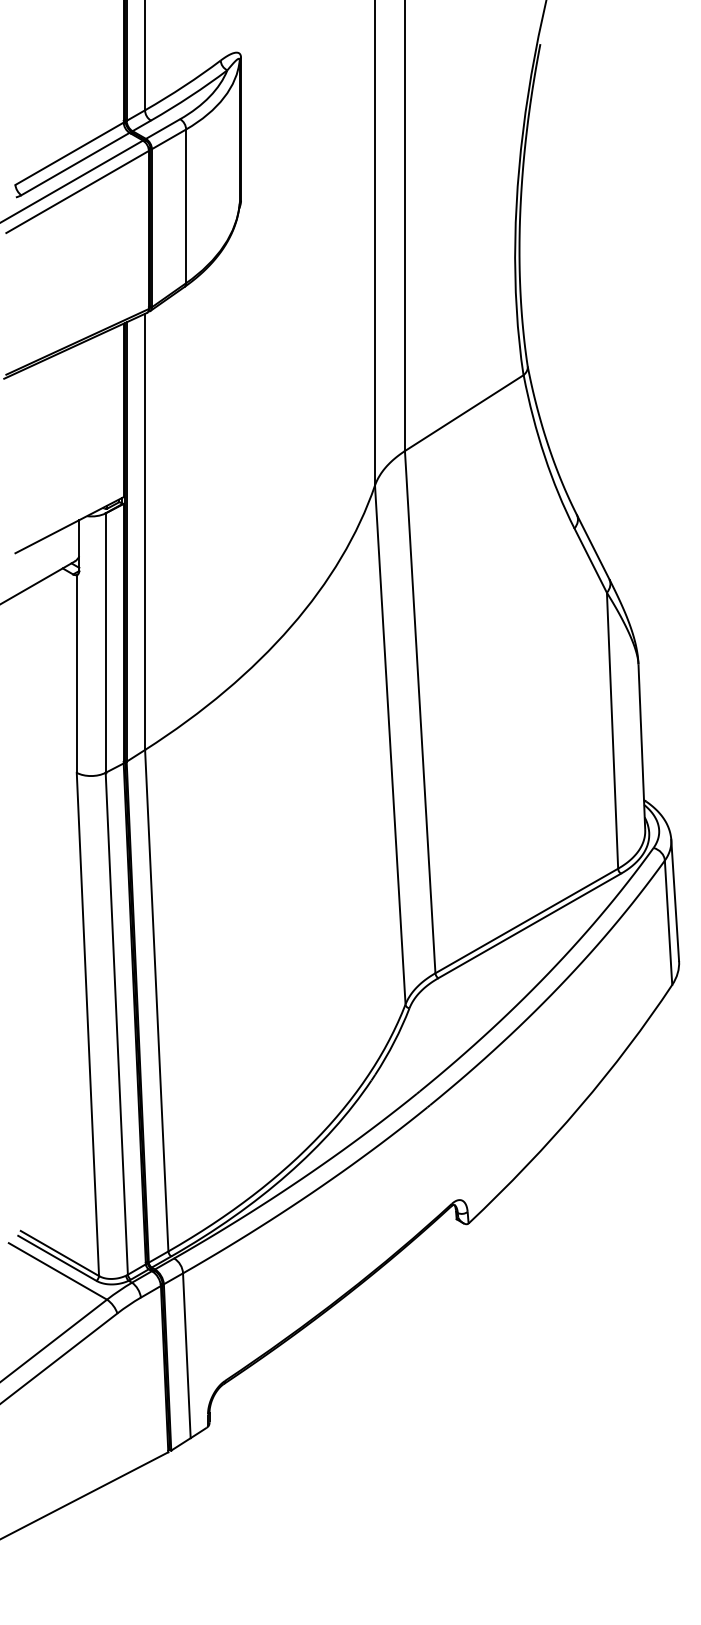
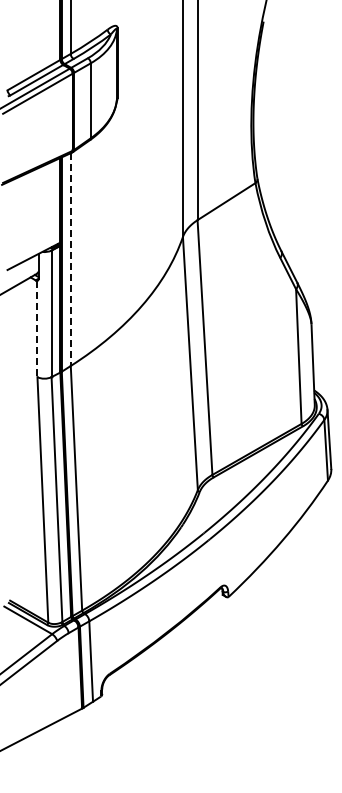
line: (144, 533) -> (70, 260), solid -> dashed
line: (76, 675) -> (37, 329), solid -> dashed

